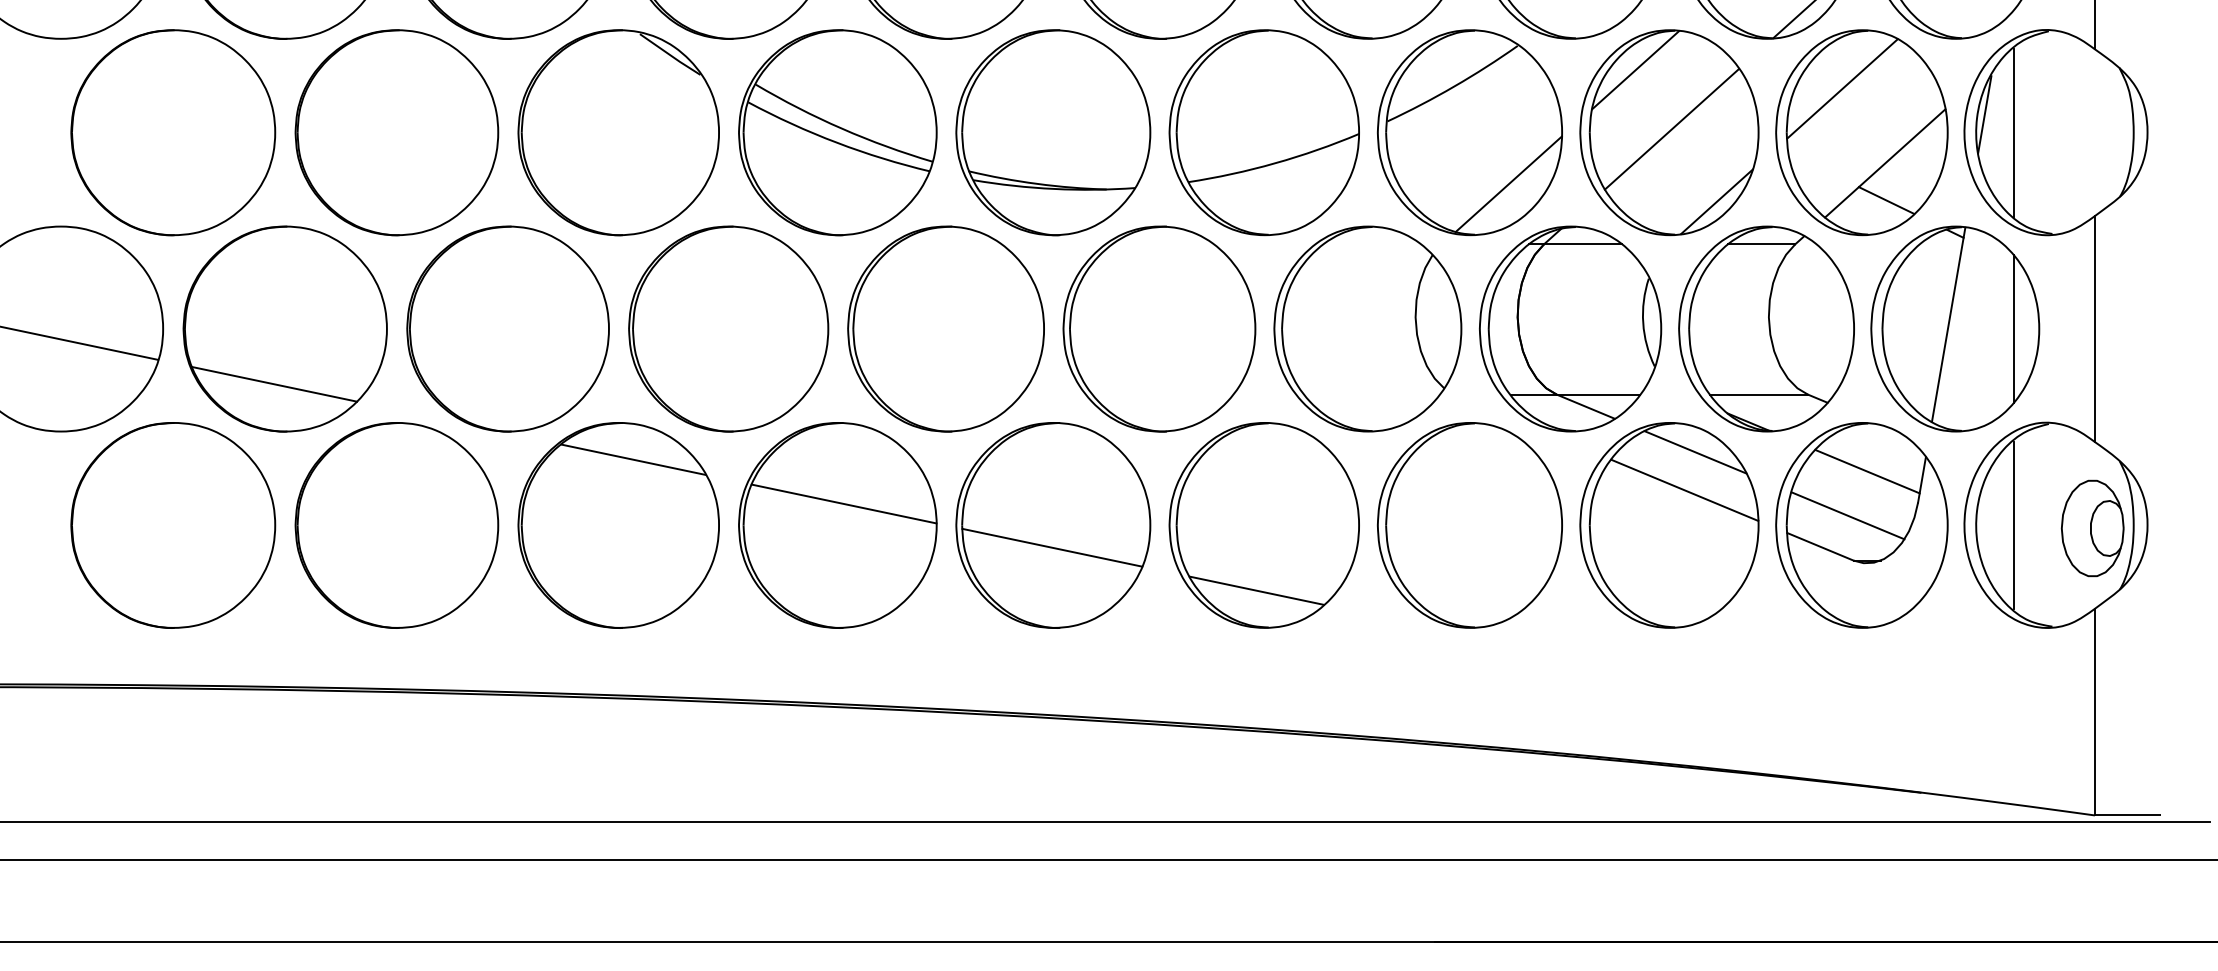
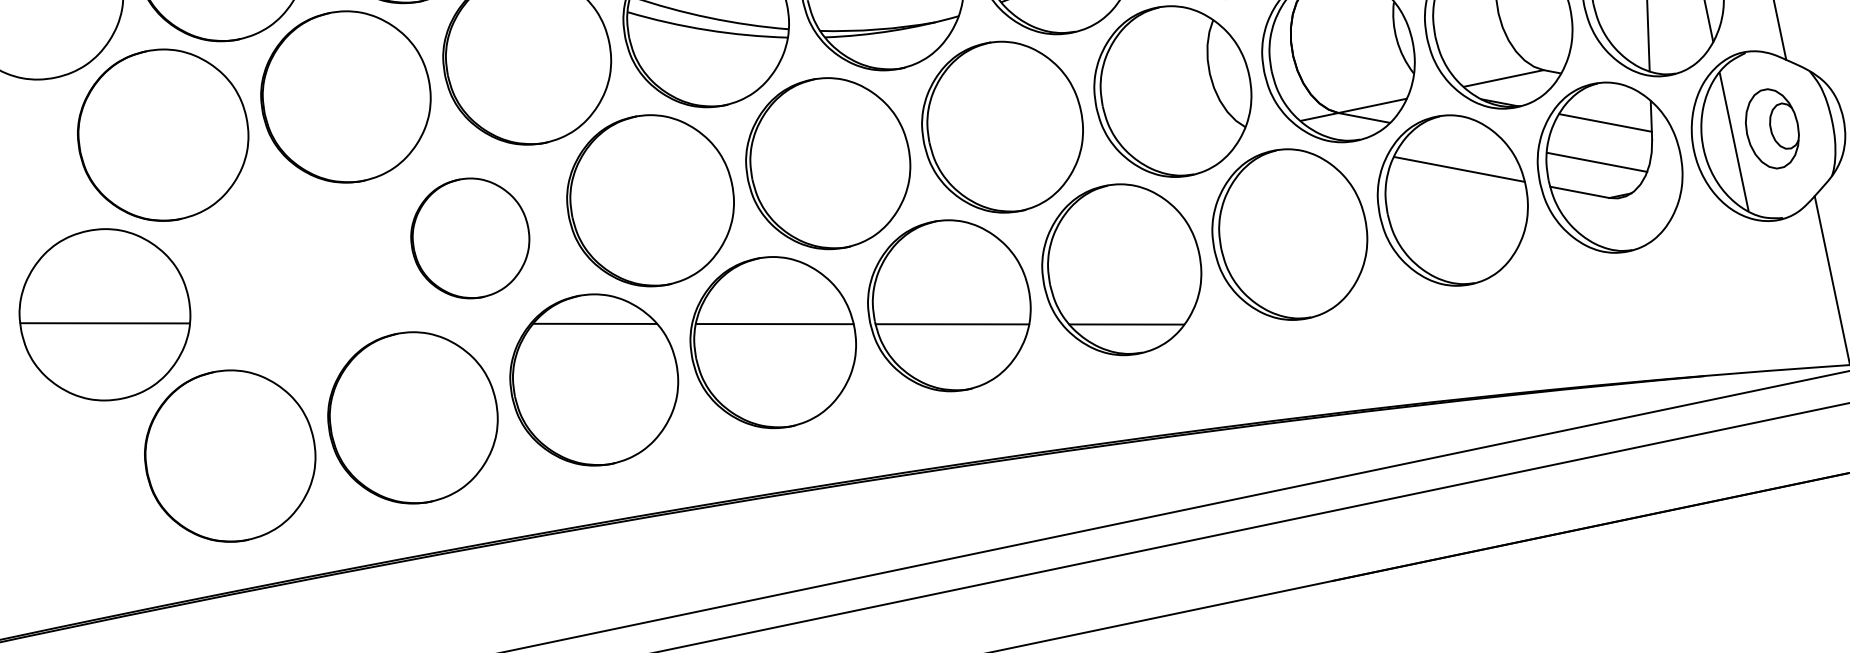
part: (284, 328) -> (287, 276), removed
part: (507, 328) -> (469, 238), size x0.7
line: (1695, 452) -> (1461, 136), removed
part: (2092, 528) -> (1772, 128), moved

